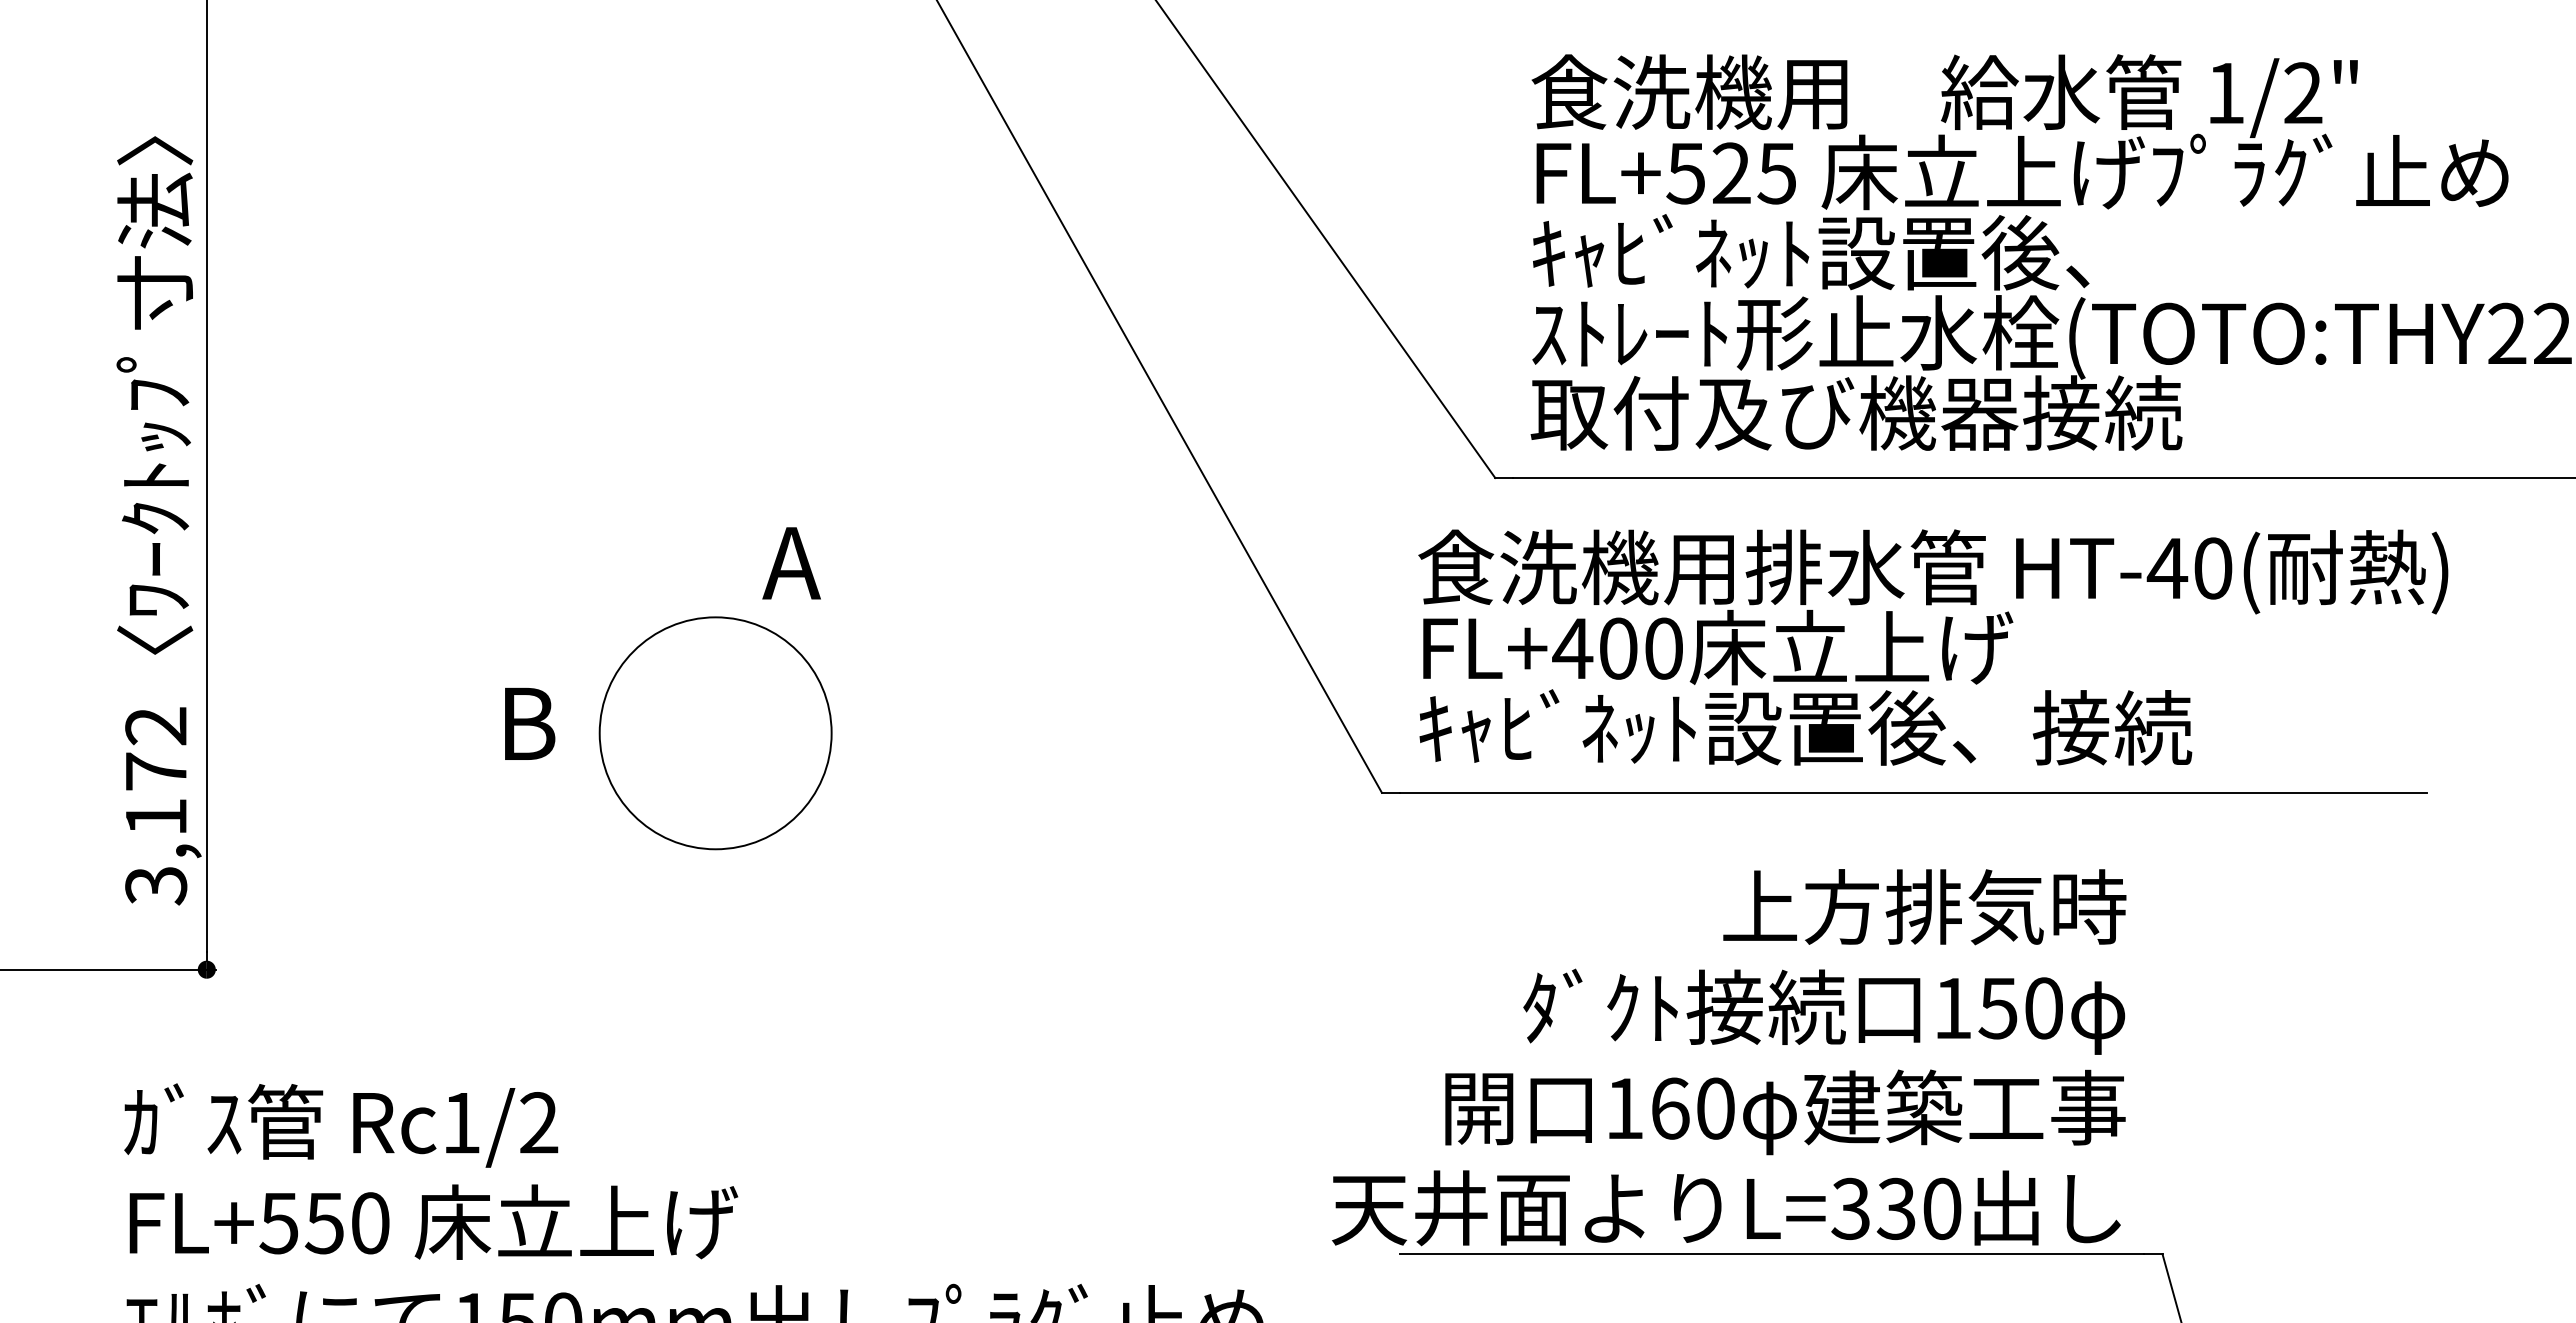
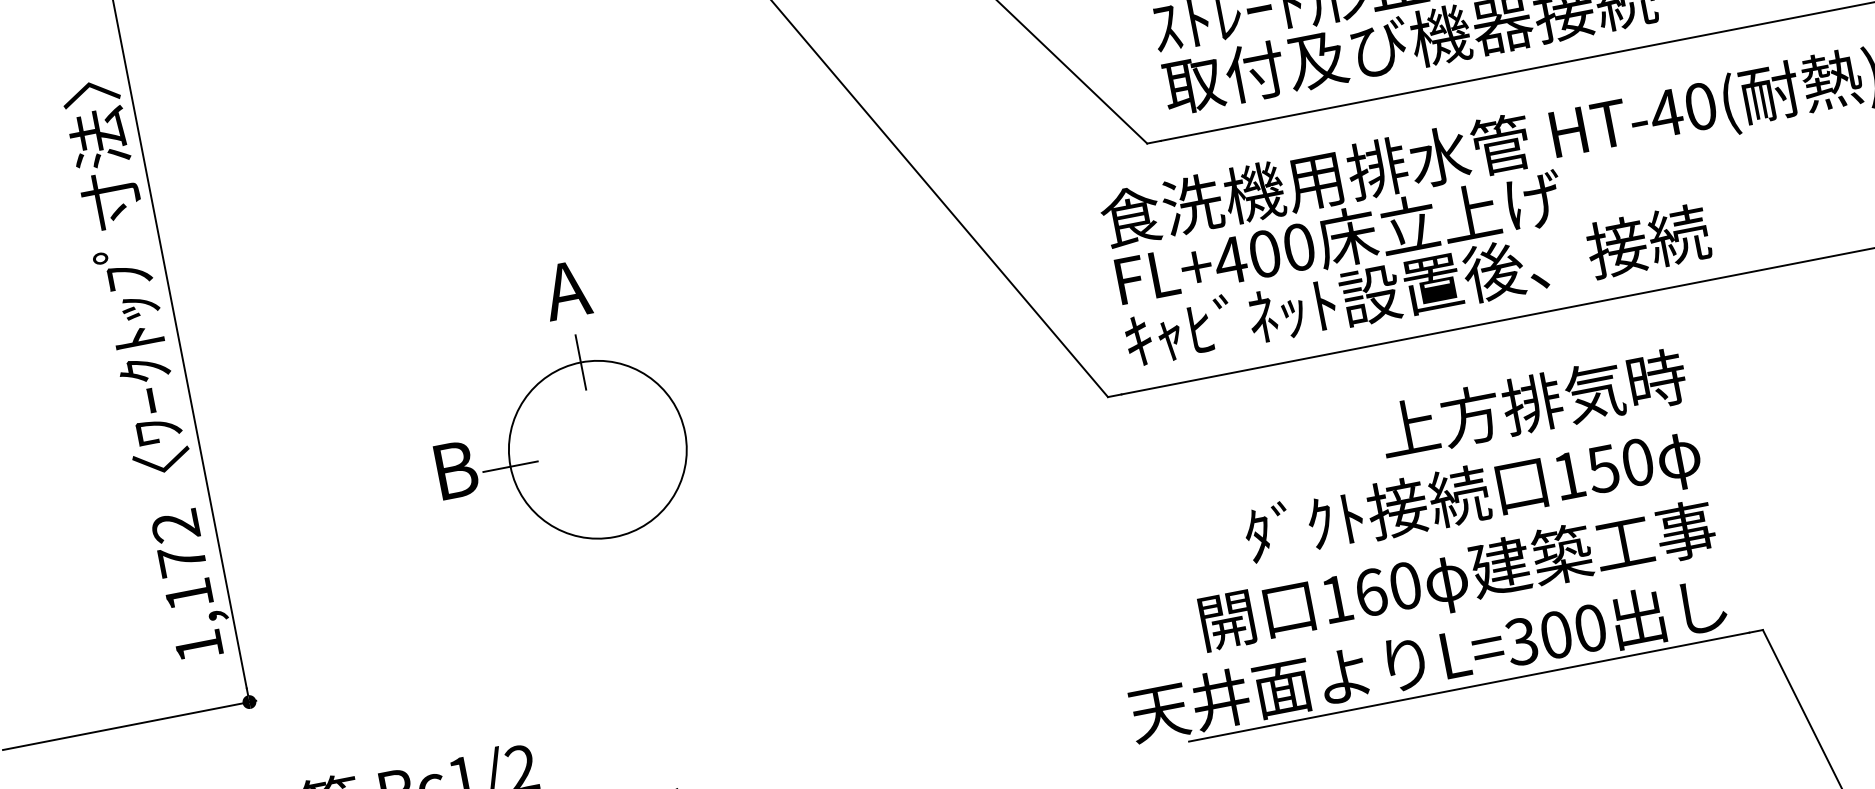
text: (791, 563) -> (566, 290), moved
line: (715, 617) -> (580, 362), added
line: (599, 733) -> (510, 466), added
text: (156, 886) -> (199, 646), 3,172 -> 1,172
text: (1895, 1208) -> (1555, 634), L=330 -> L=300

